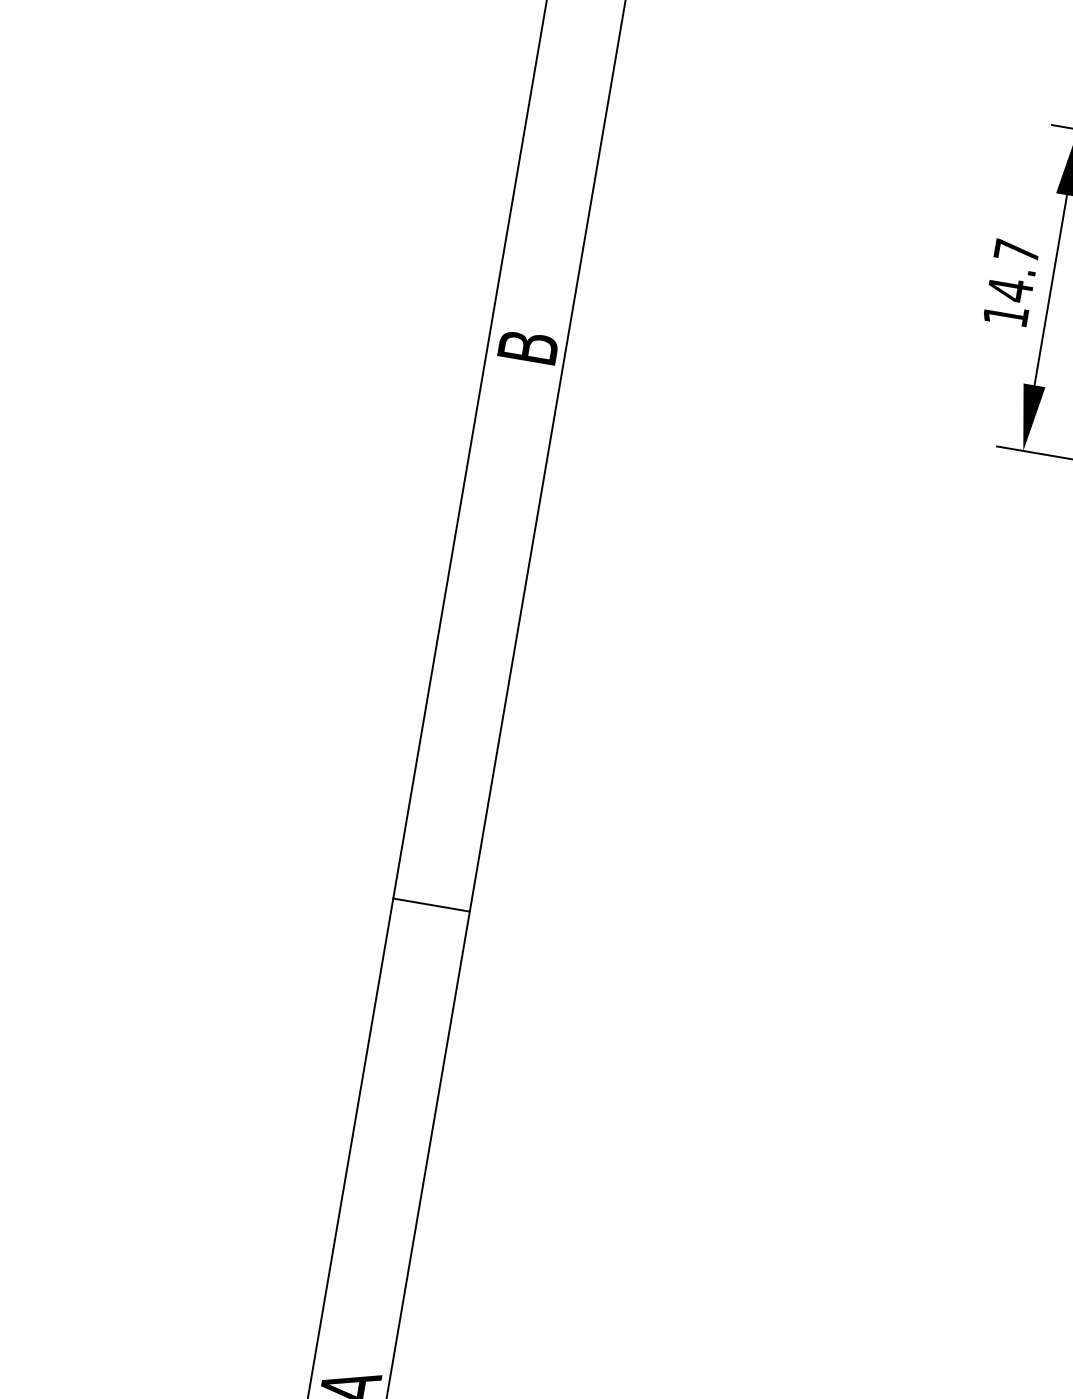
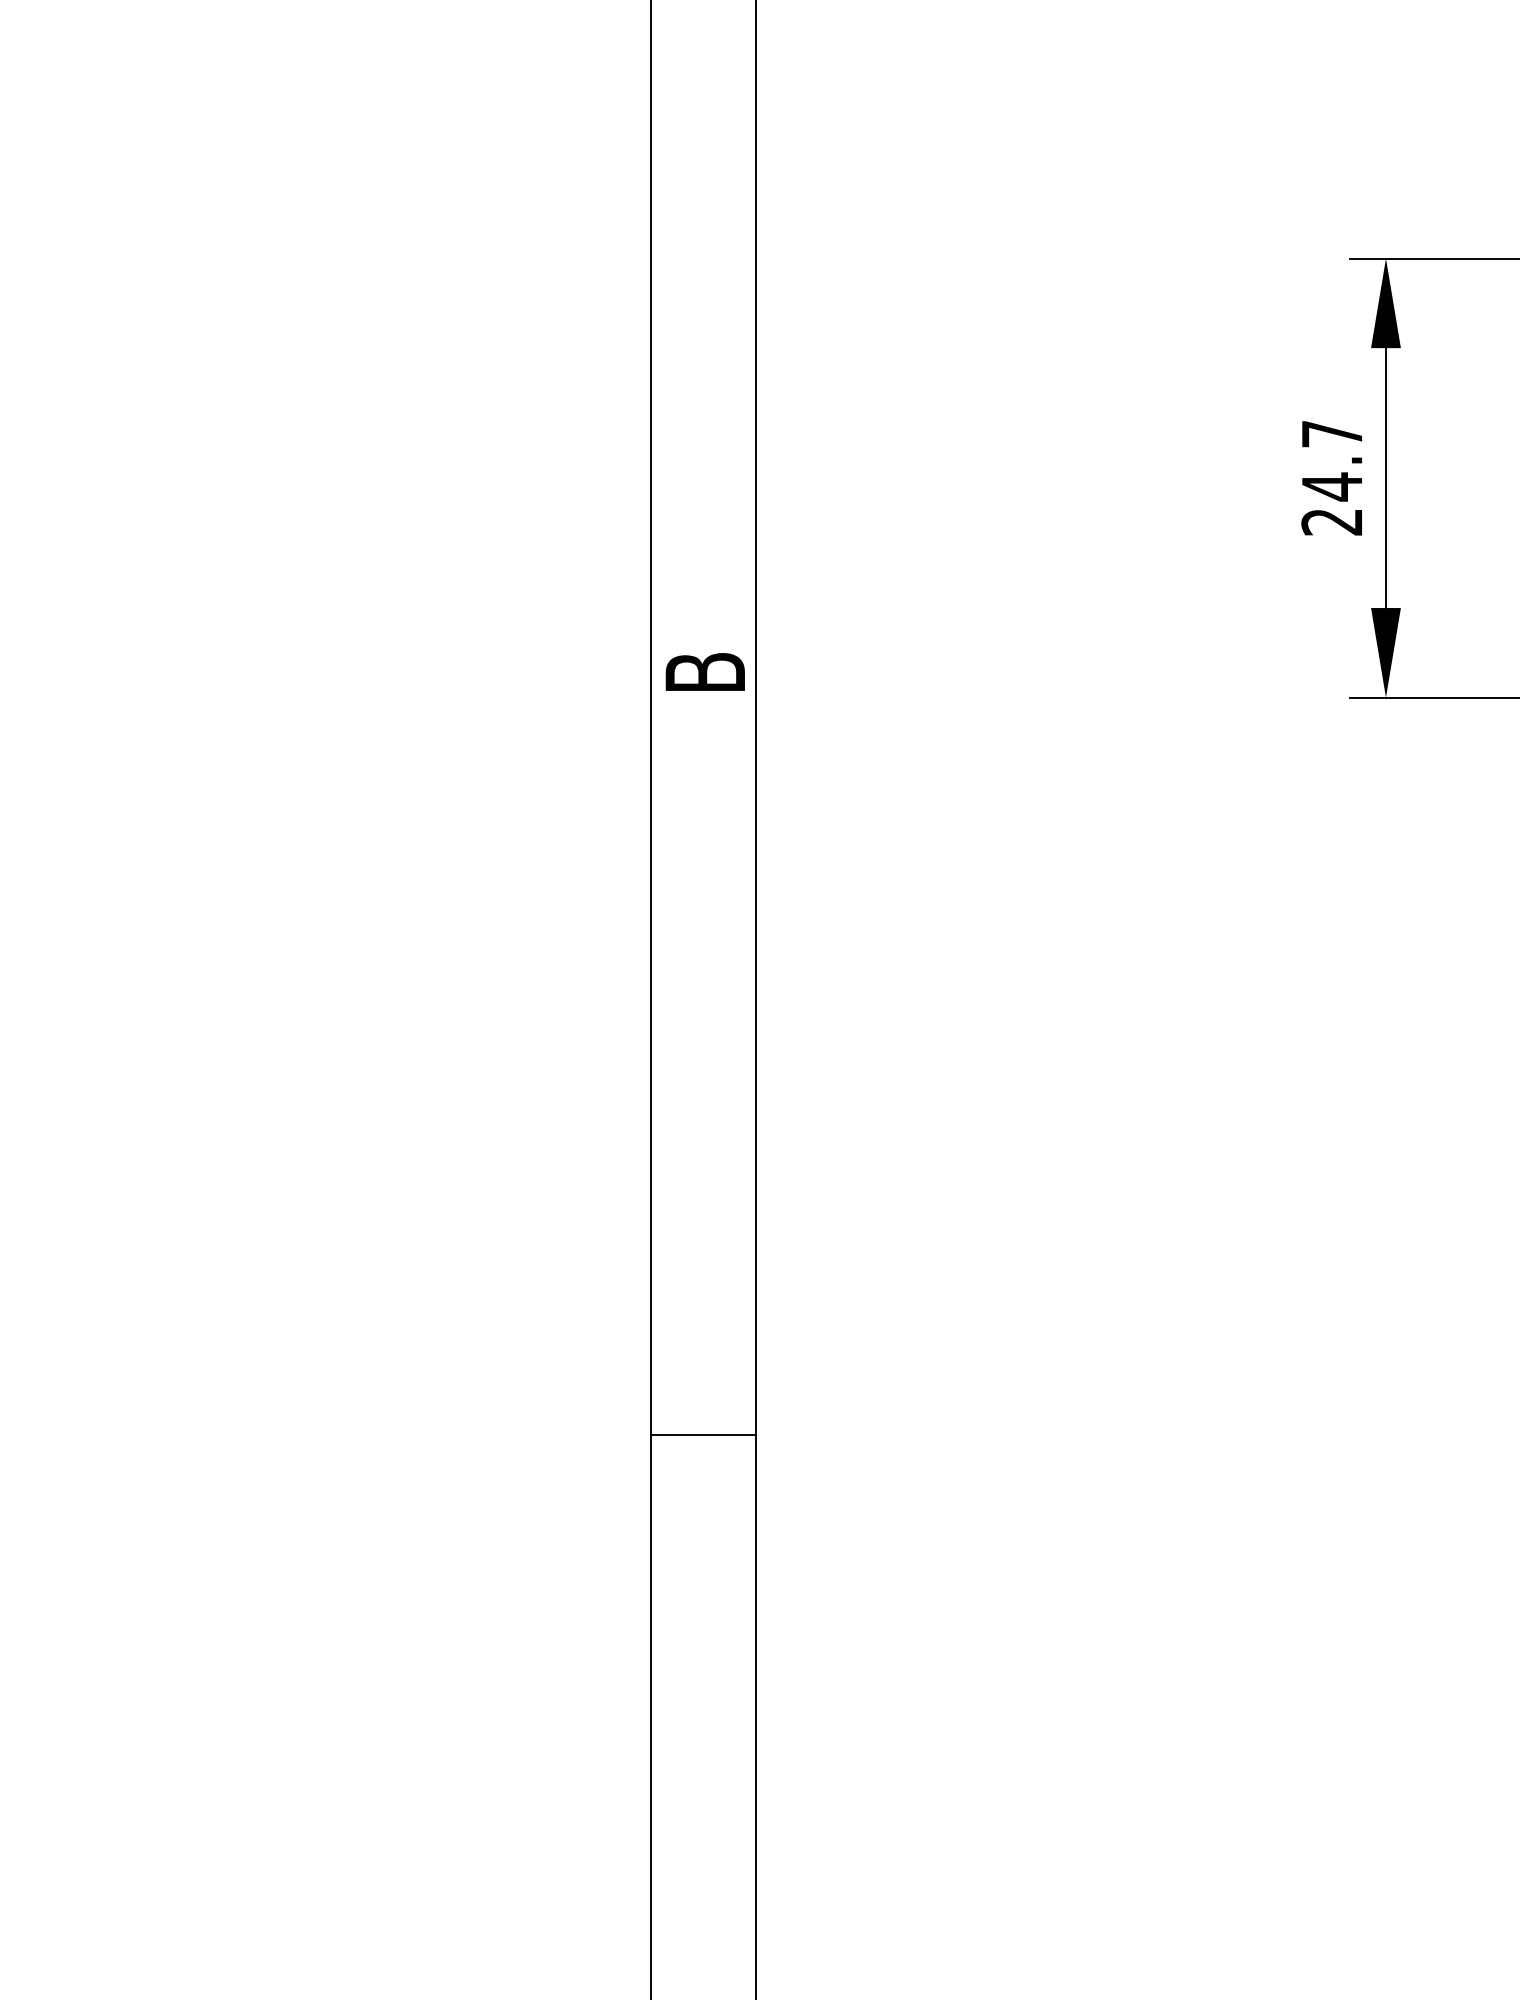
text: (1005, 315) -> (1331, 522), 14.7 -> 24.7

